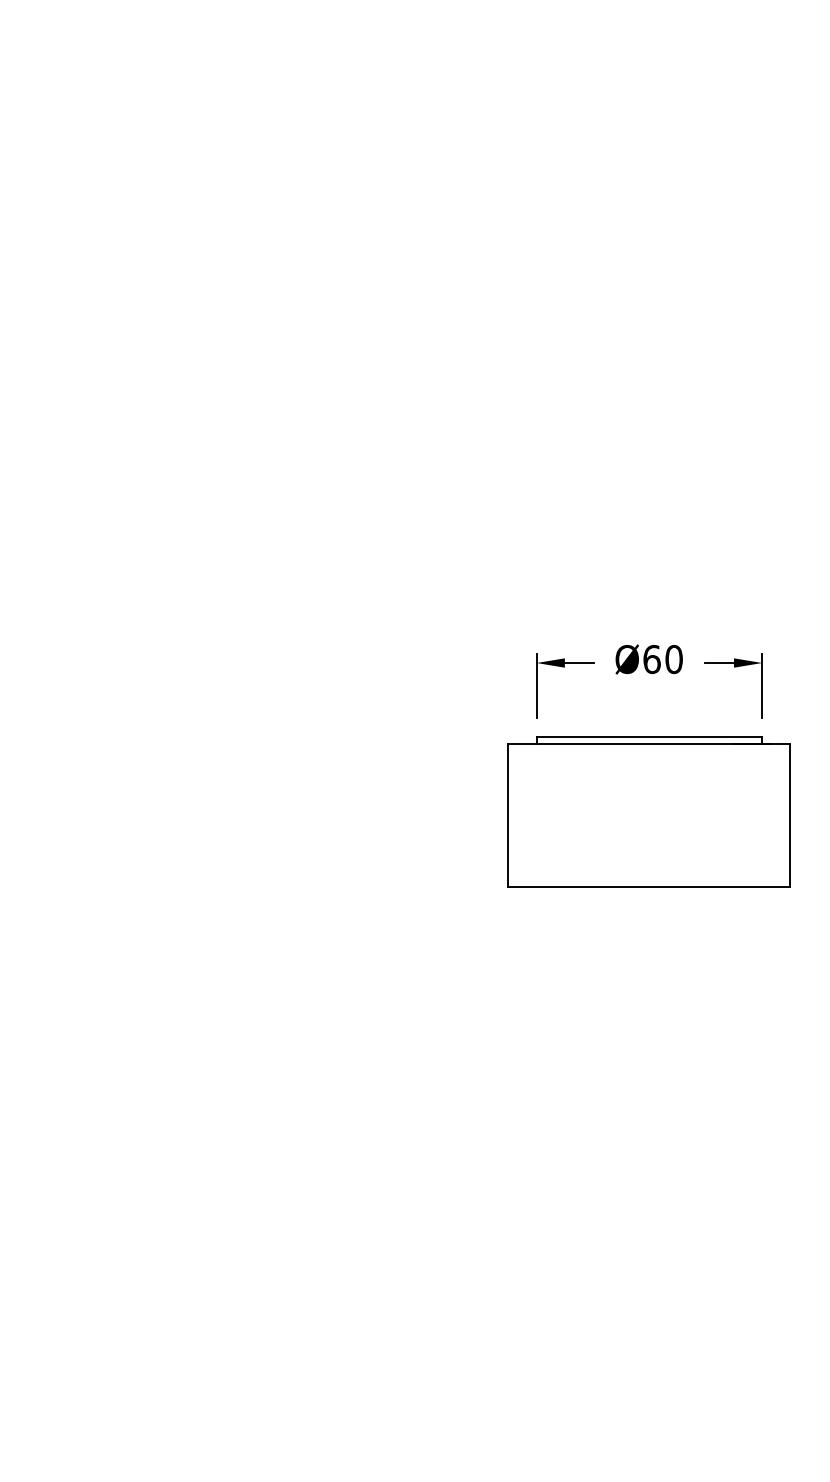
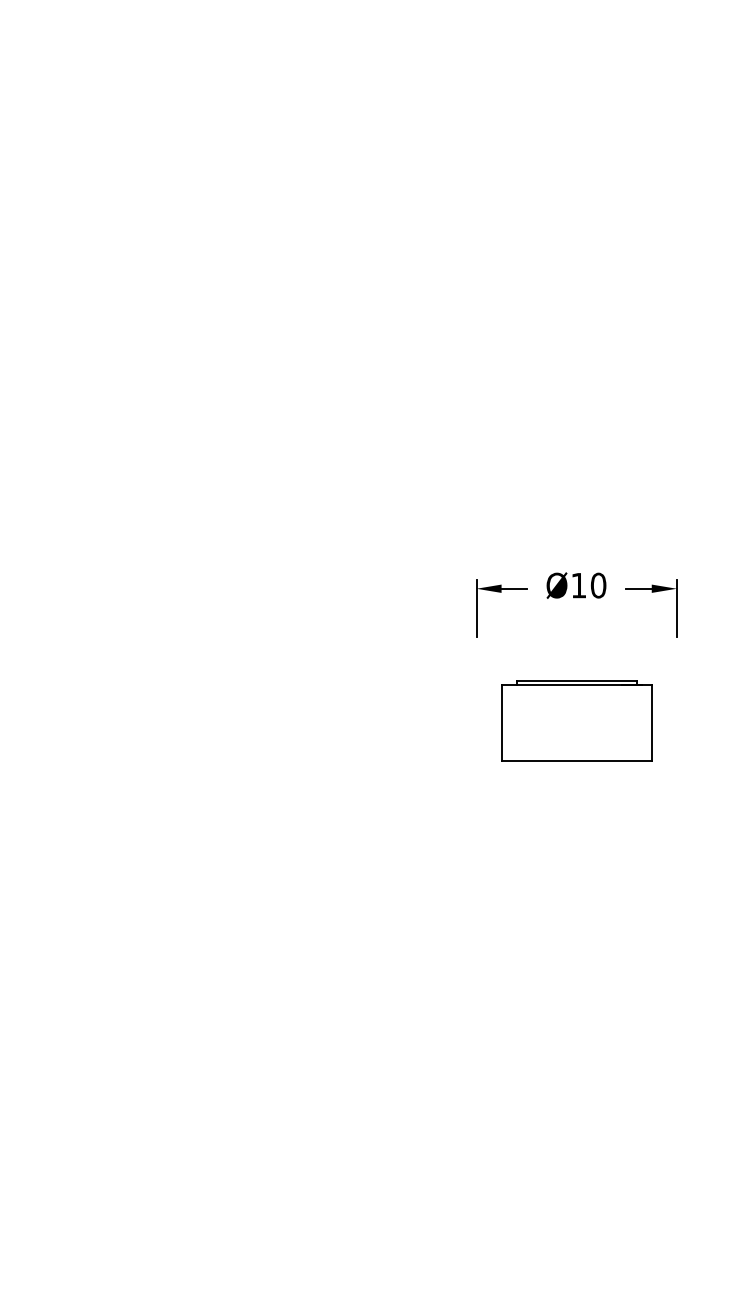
text: (651, 659) -> (578, 585), Ø60 -> Ø10
part: (649, 811) -> (576, 720), size x0.6

